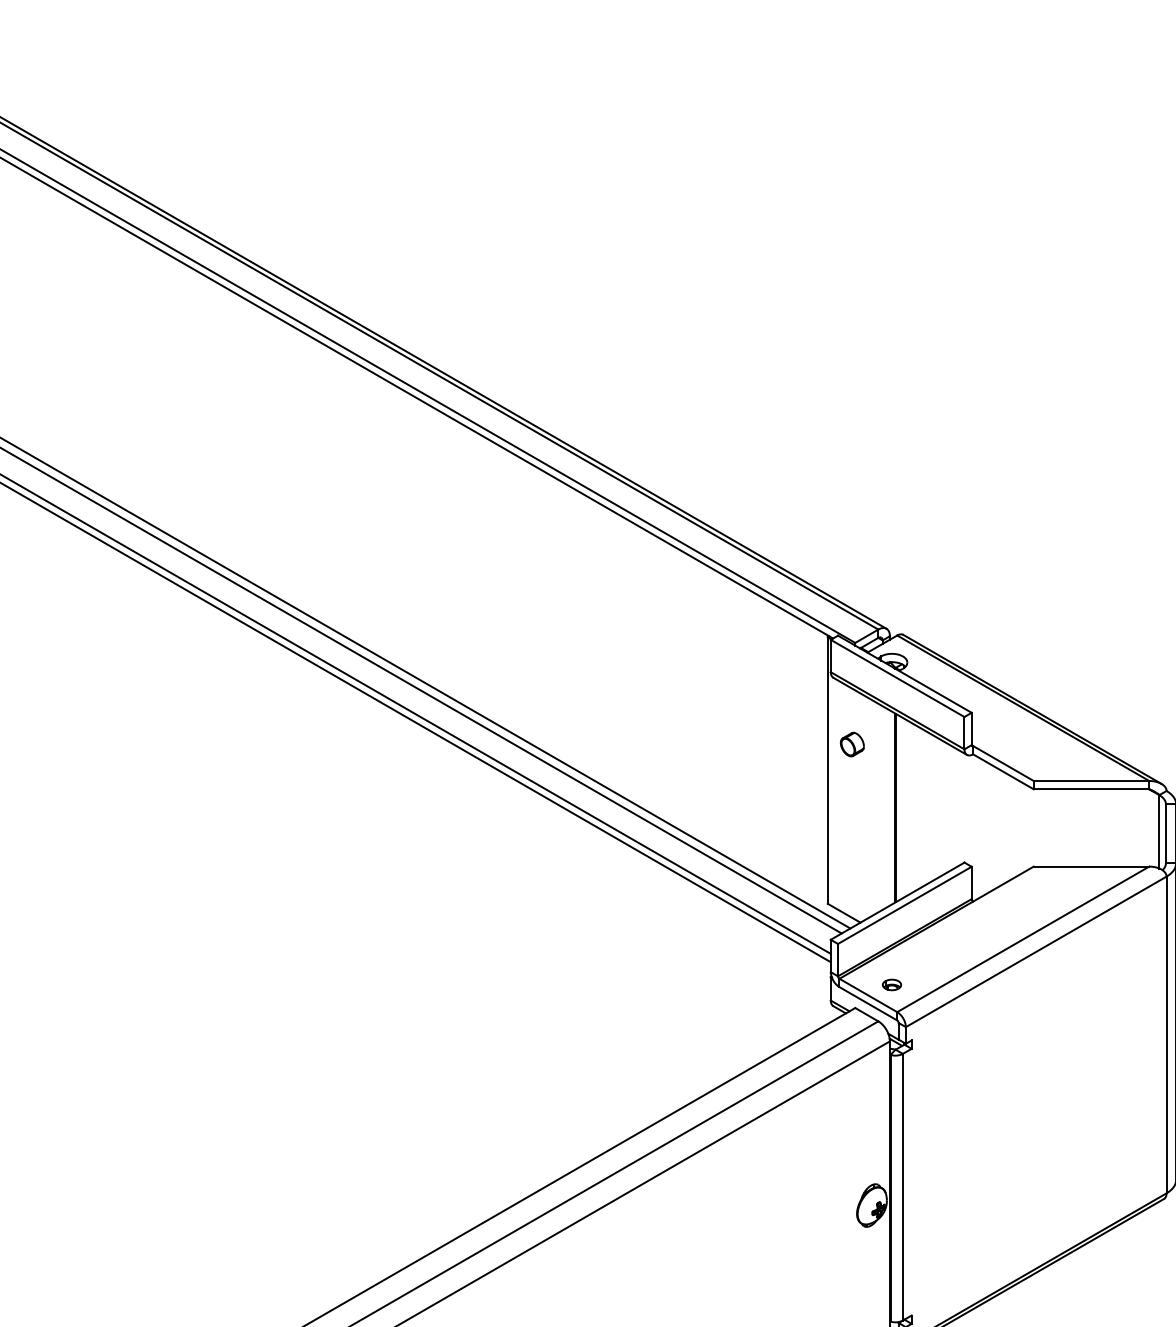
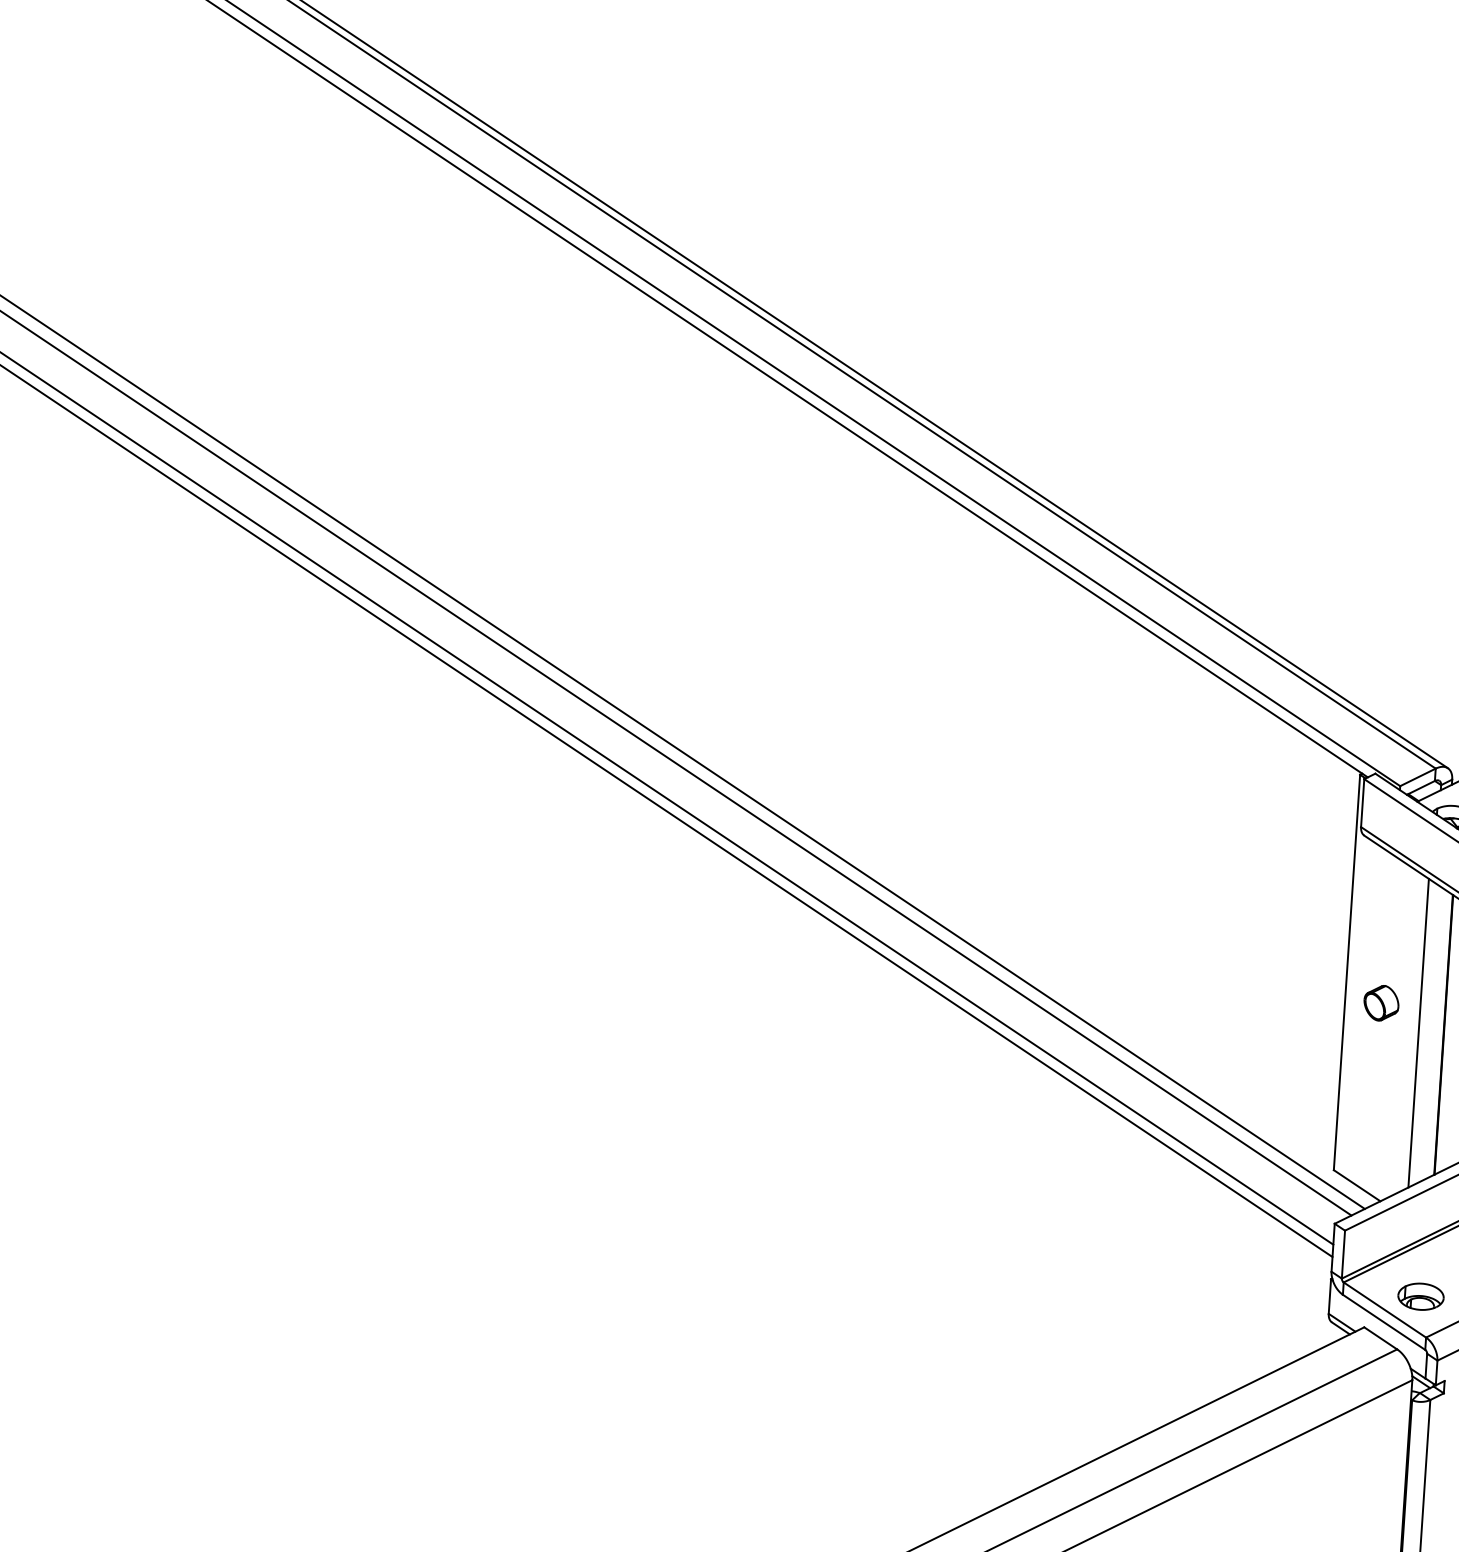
part: (851, 744) -> (1380, 1003), moved
line: (878, 807) -> (1418, 1032), added
part: (891, 984) -> (1420, 1296), size x1.67

